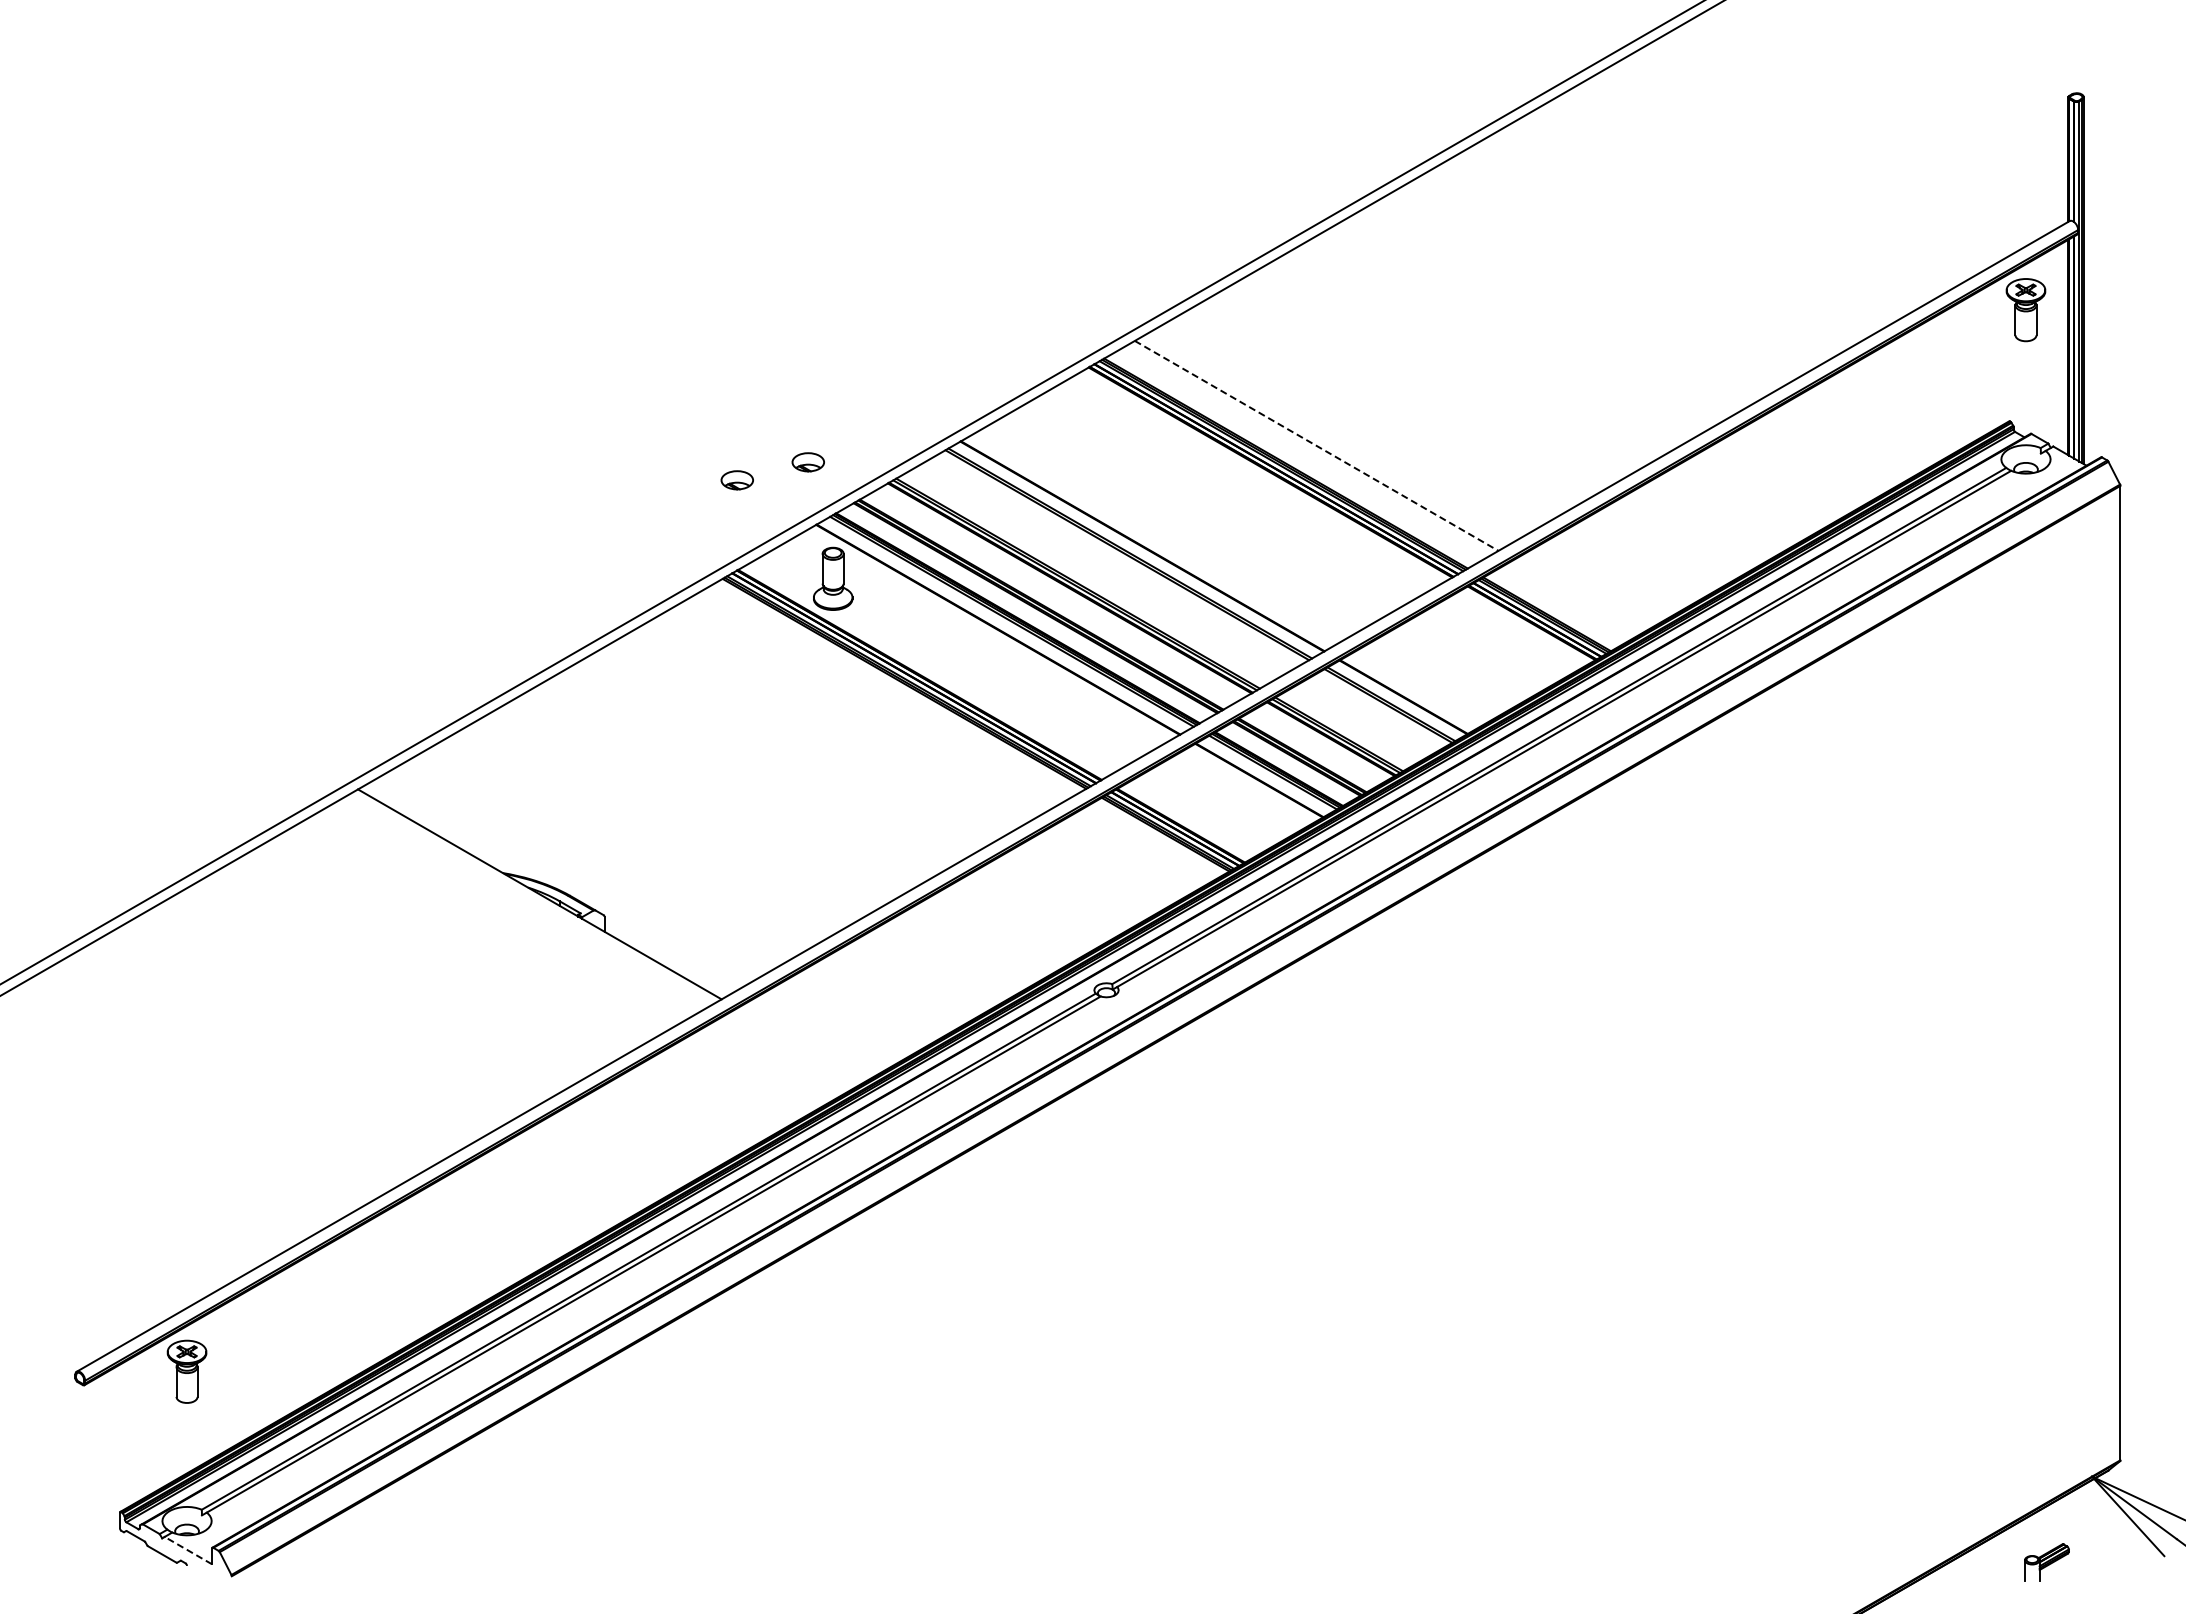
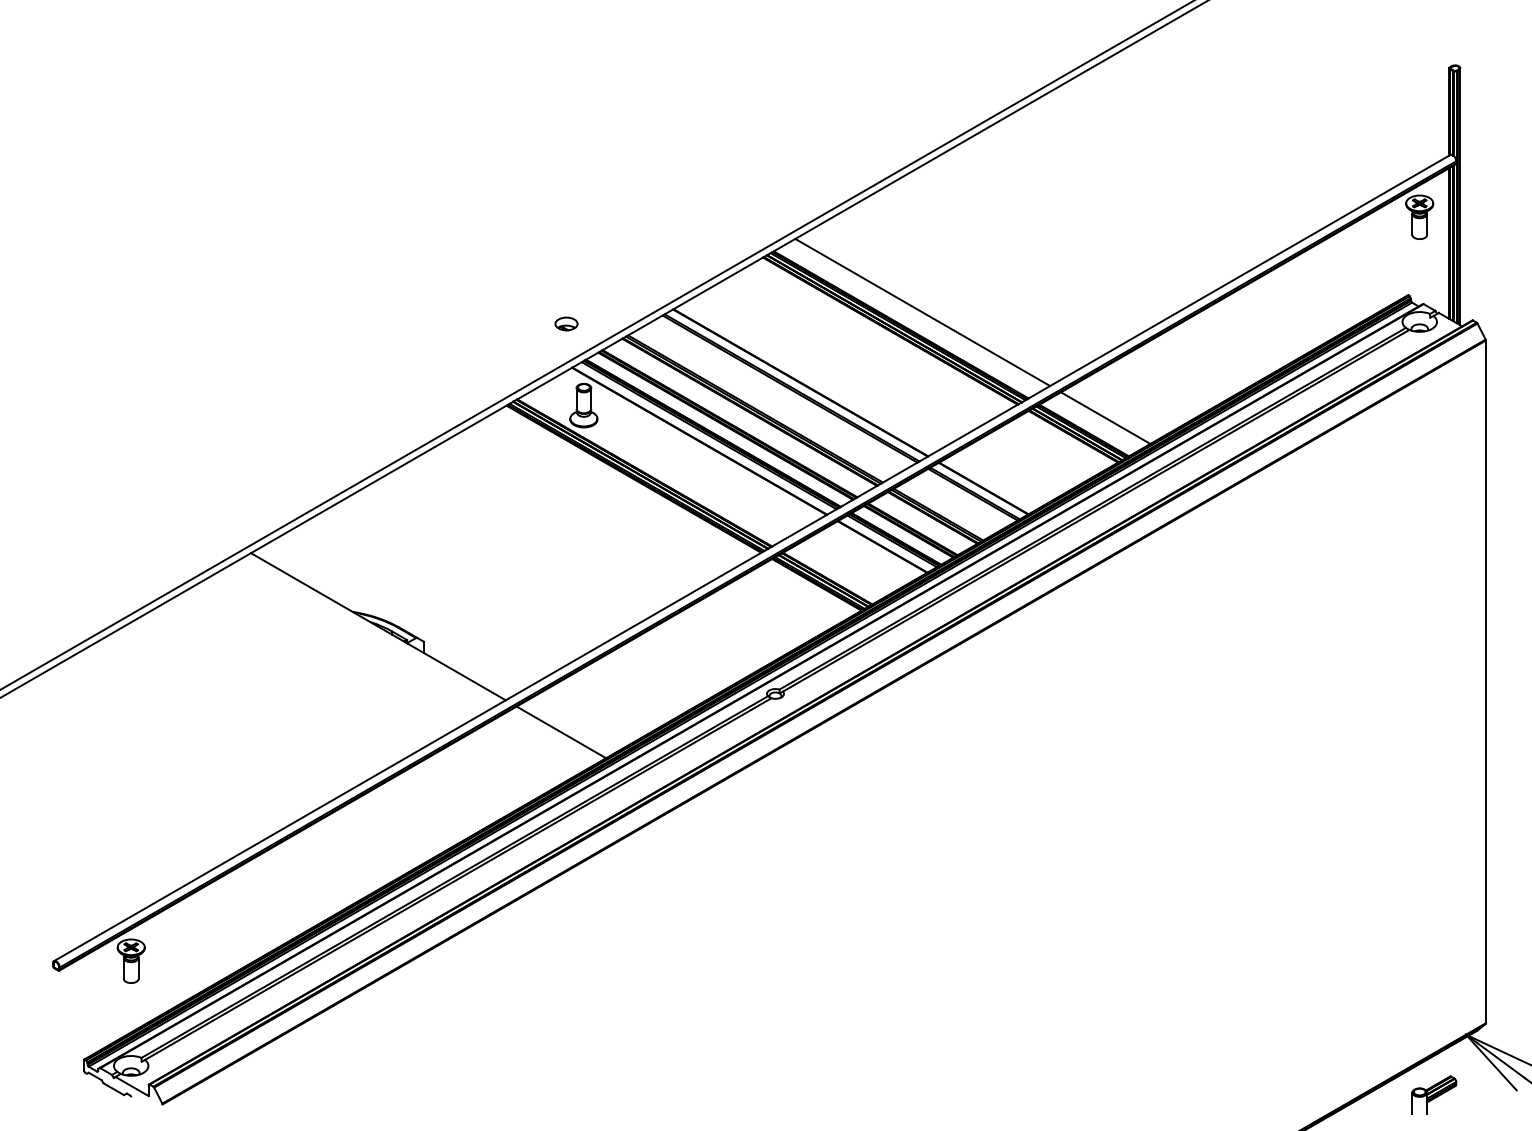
line: (1316, 445) -> (922, 312), dashed -> solid
part: (736, 480) -> (516, 336), removed
line: (1577, 596) -> (1105, 418), added
line: (800, 1045) -> (561, 732), added
line: (187, 1550) -> (131, 1086), dashed -> solid
part: (2046, 1562) -> (1434, 1094), size x1.43

